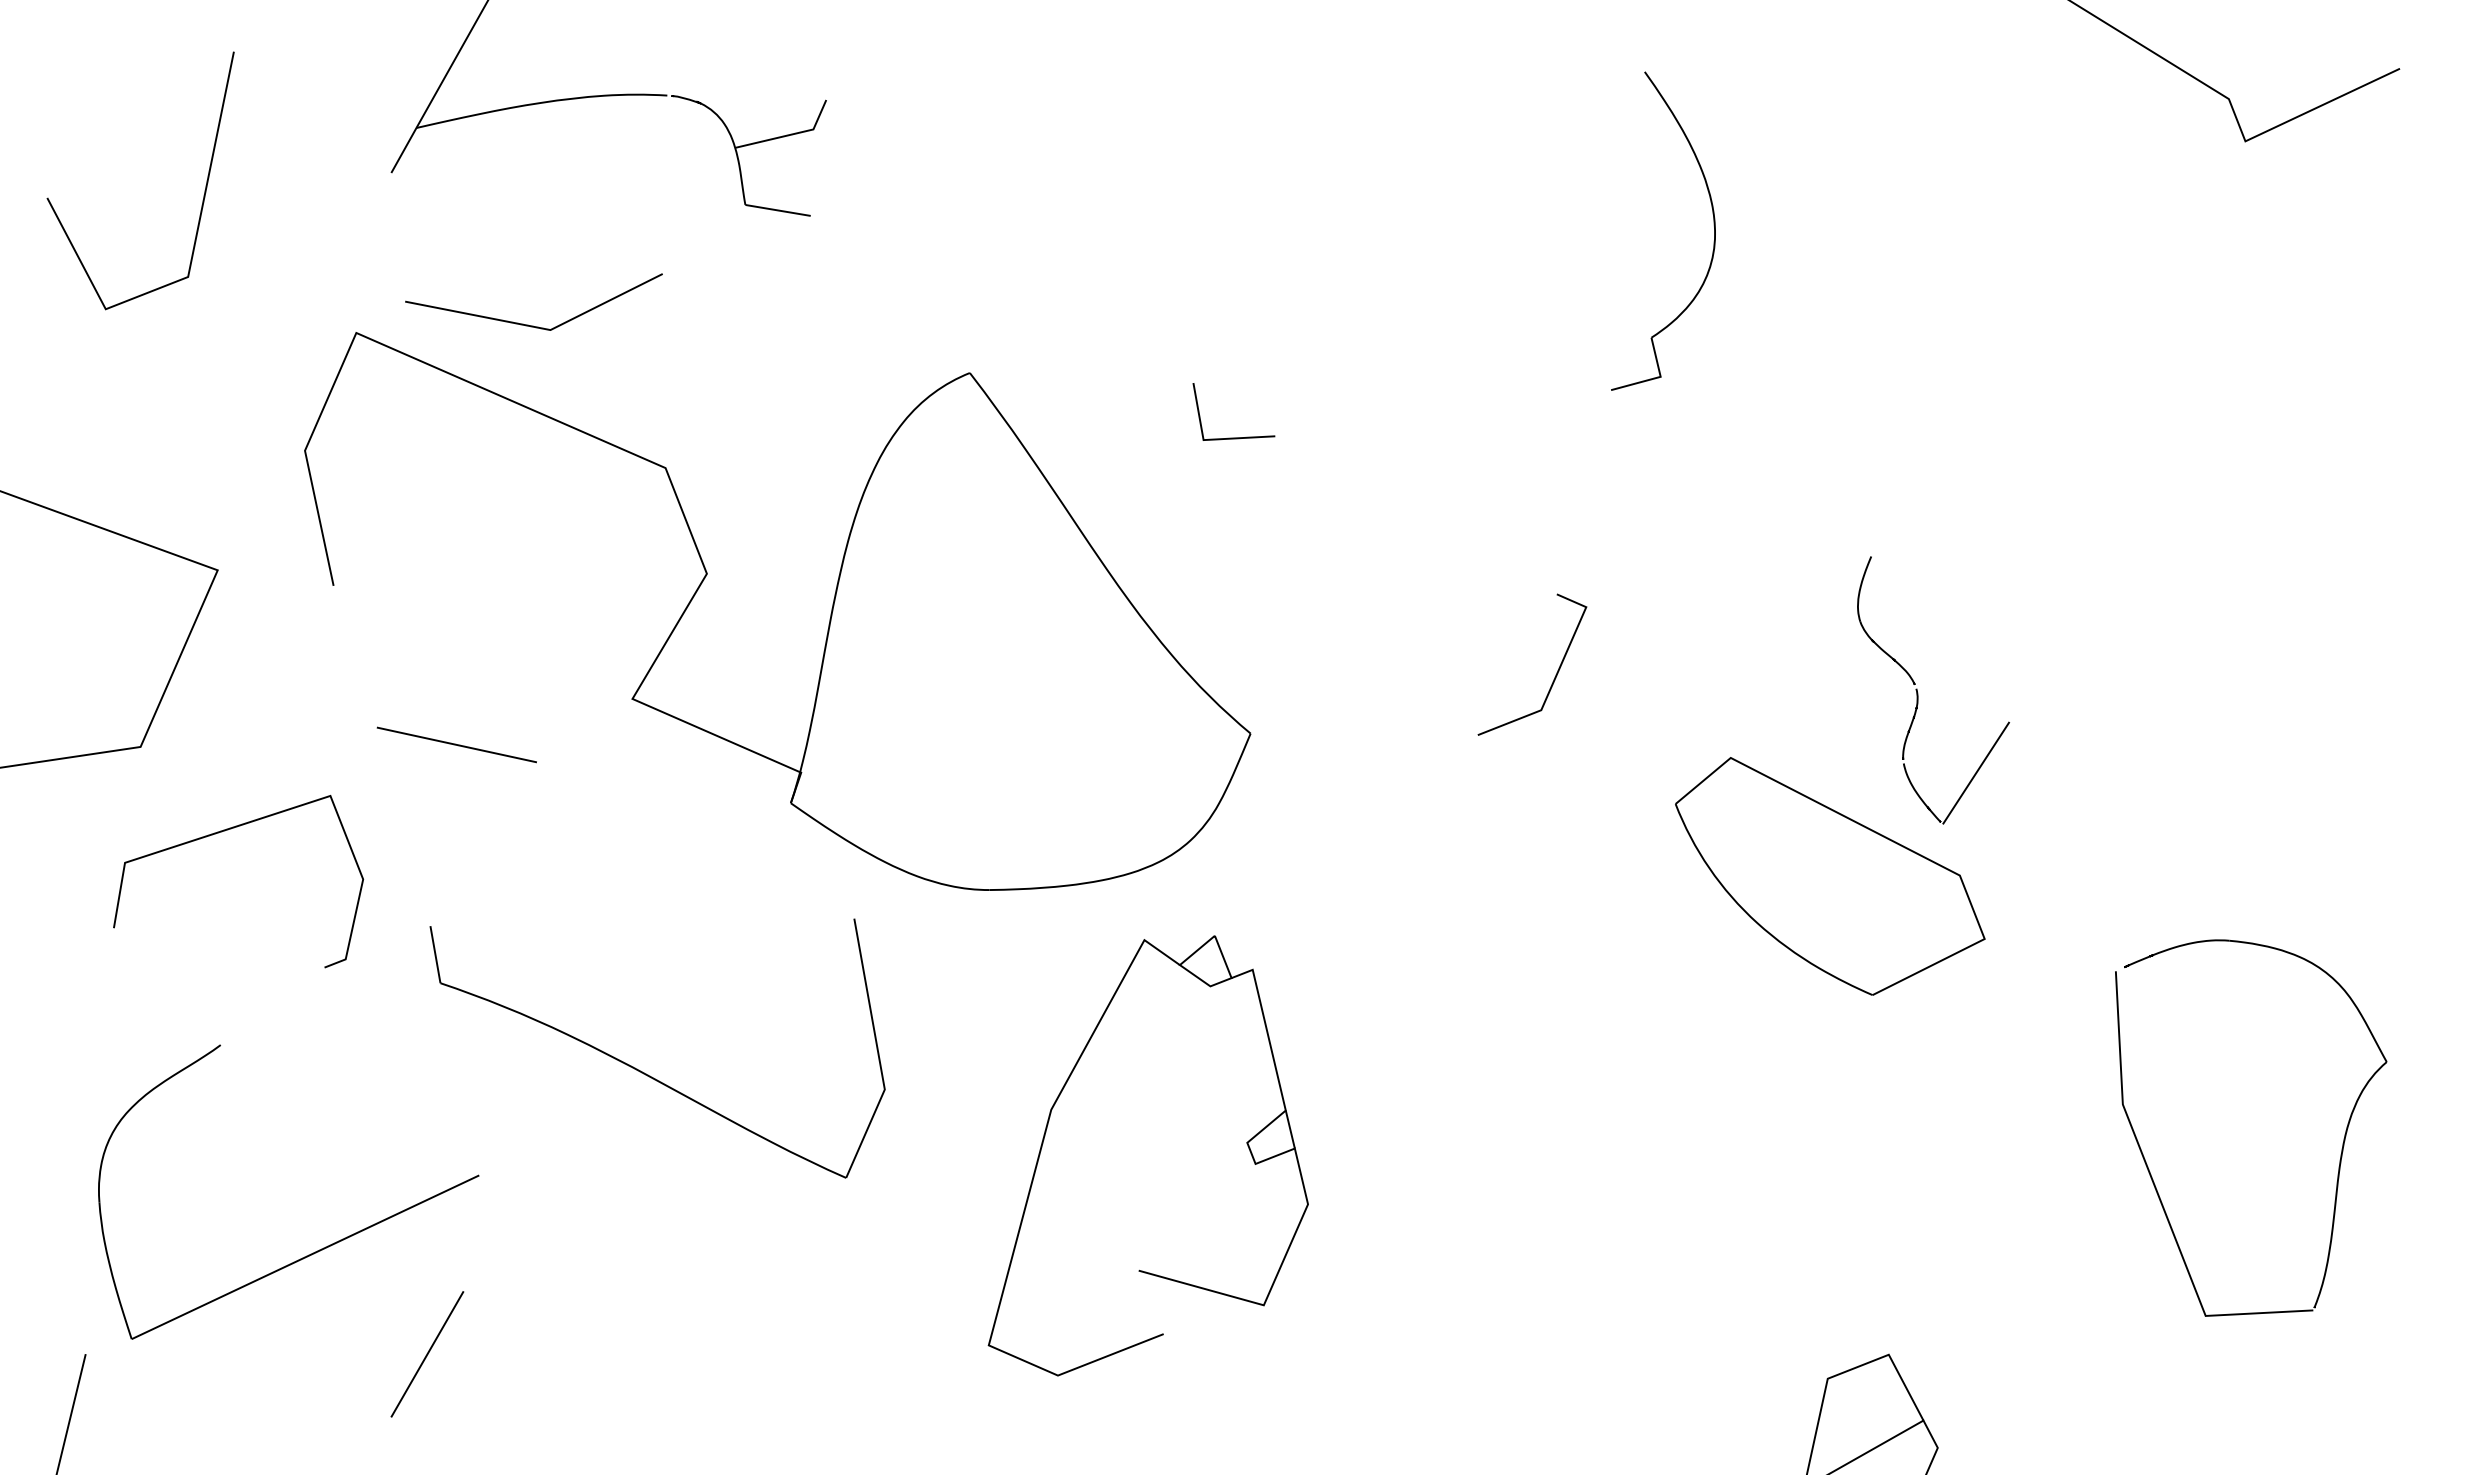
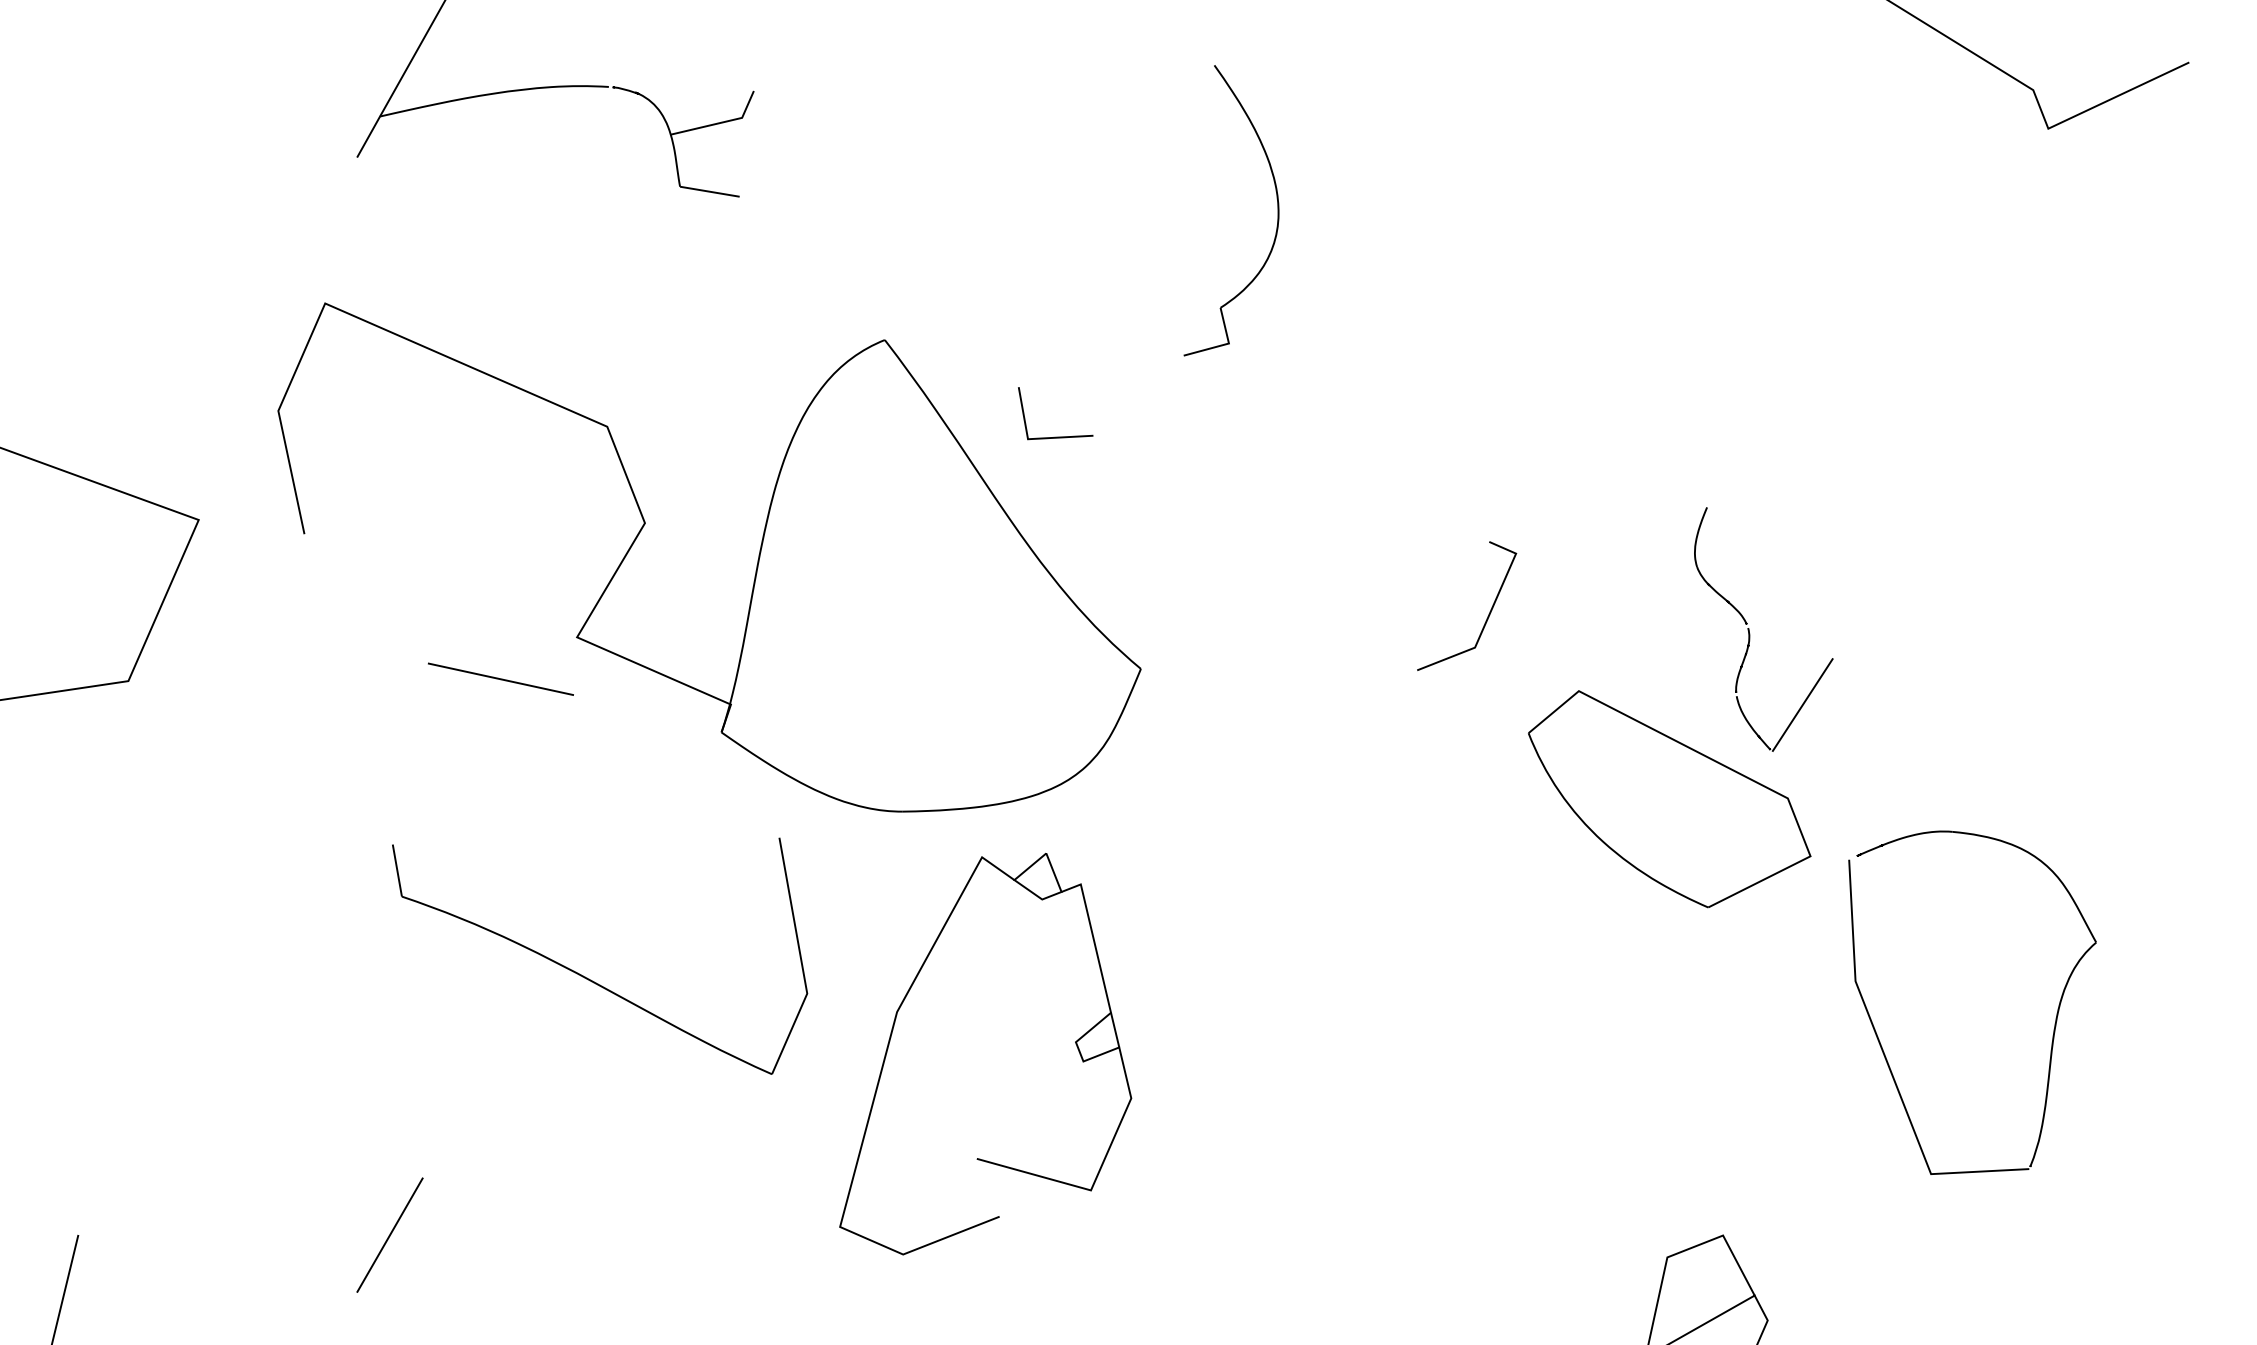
line: (204, 190) -> (186, 173), removed
part: (1713, 231) -> (1277, 210), moved
line: (527, 324) -> (481, 295), removed
line: (1233, 437) -> (1055, 436), moved
line: (1557, 670) -> (1489, 611), moved
line: (456, 744) -> (500, 678), moved
curve: (220, 832) -> (201, 759), removed
part: (1246, 1145) -> (1075, 1044), moved
part: (2342, 1145) -> (2055, 1018), moved
part: (311, 1252) -> (284, 1142), removed

